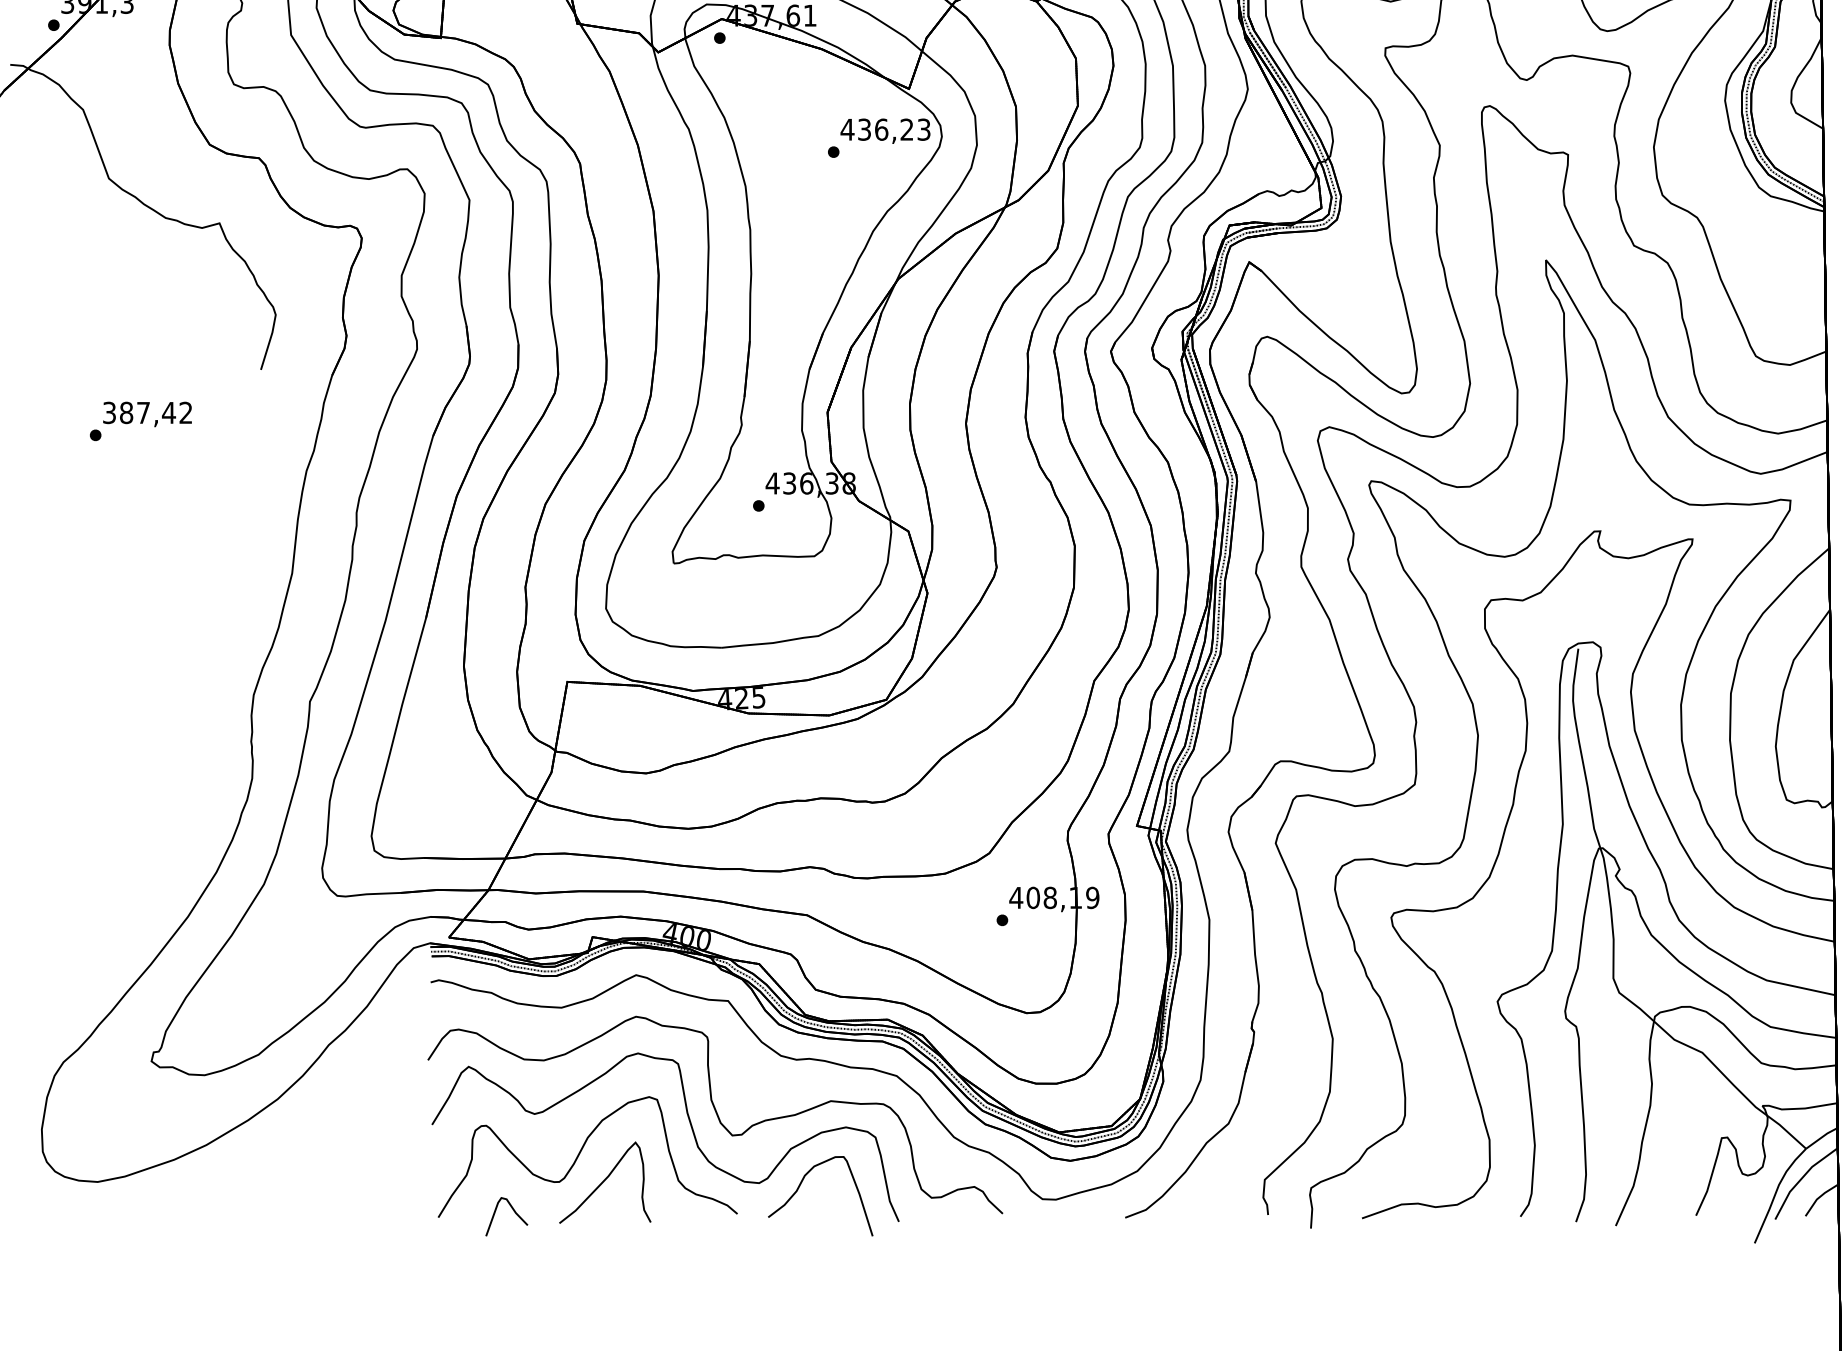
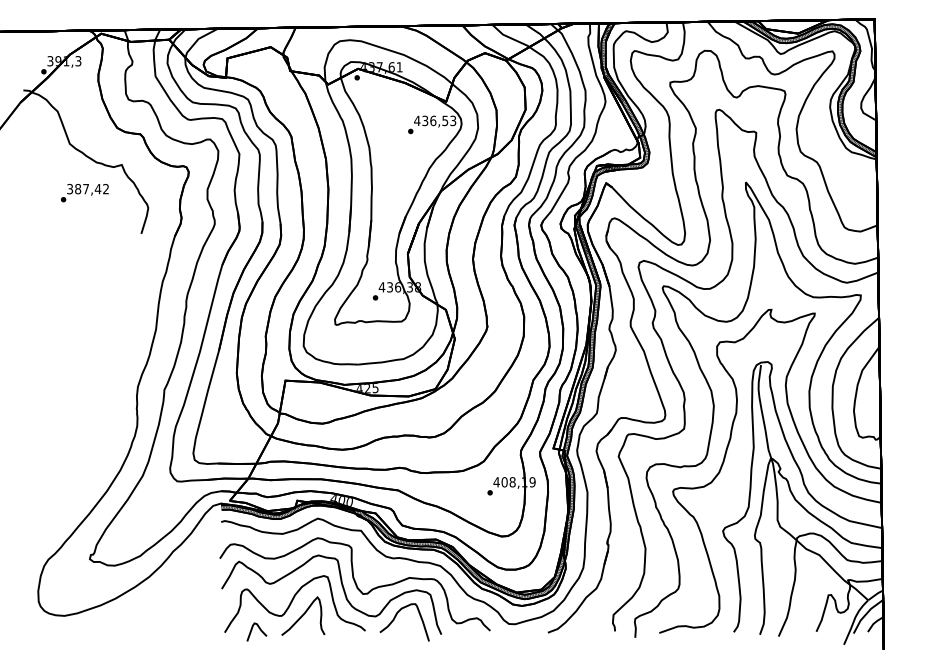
text: (907, 128) -> (445, 120), 436,23 -> 436,53
text: (140, 422) -> (84, 193), moved

